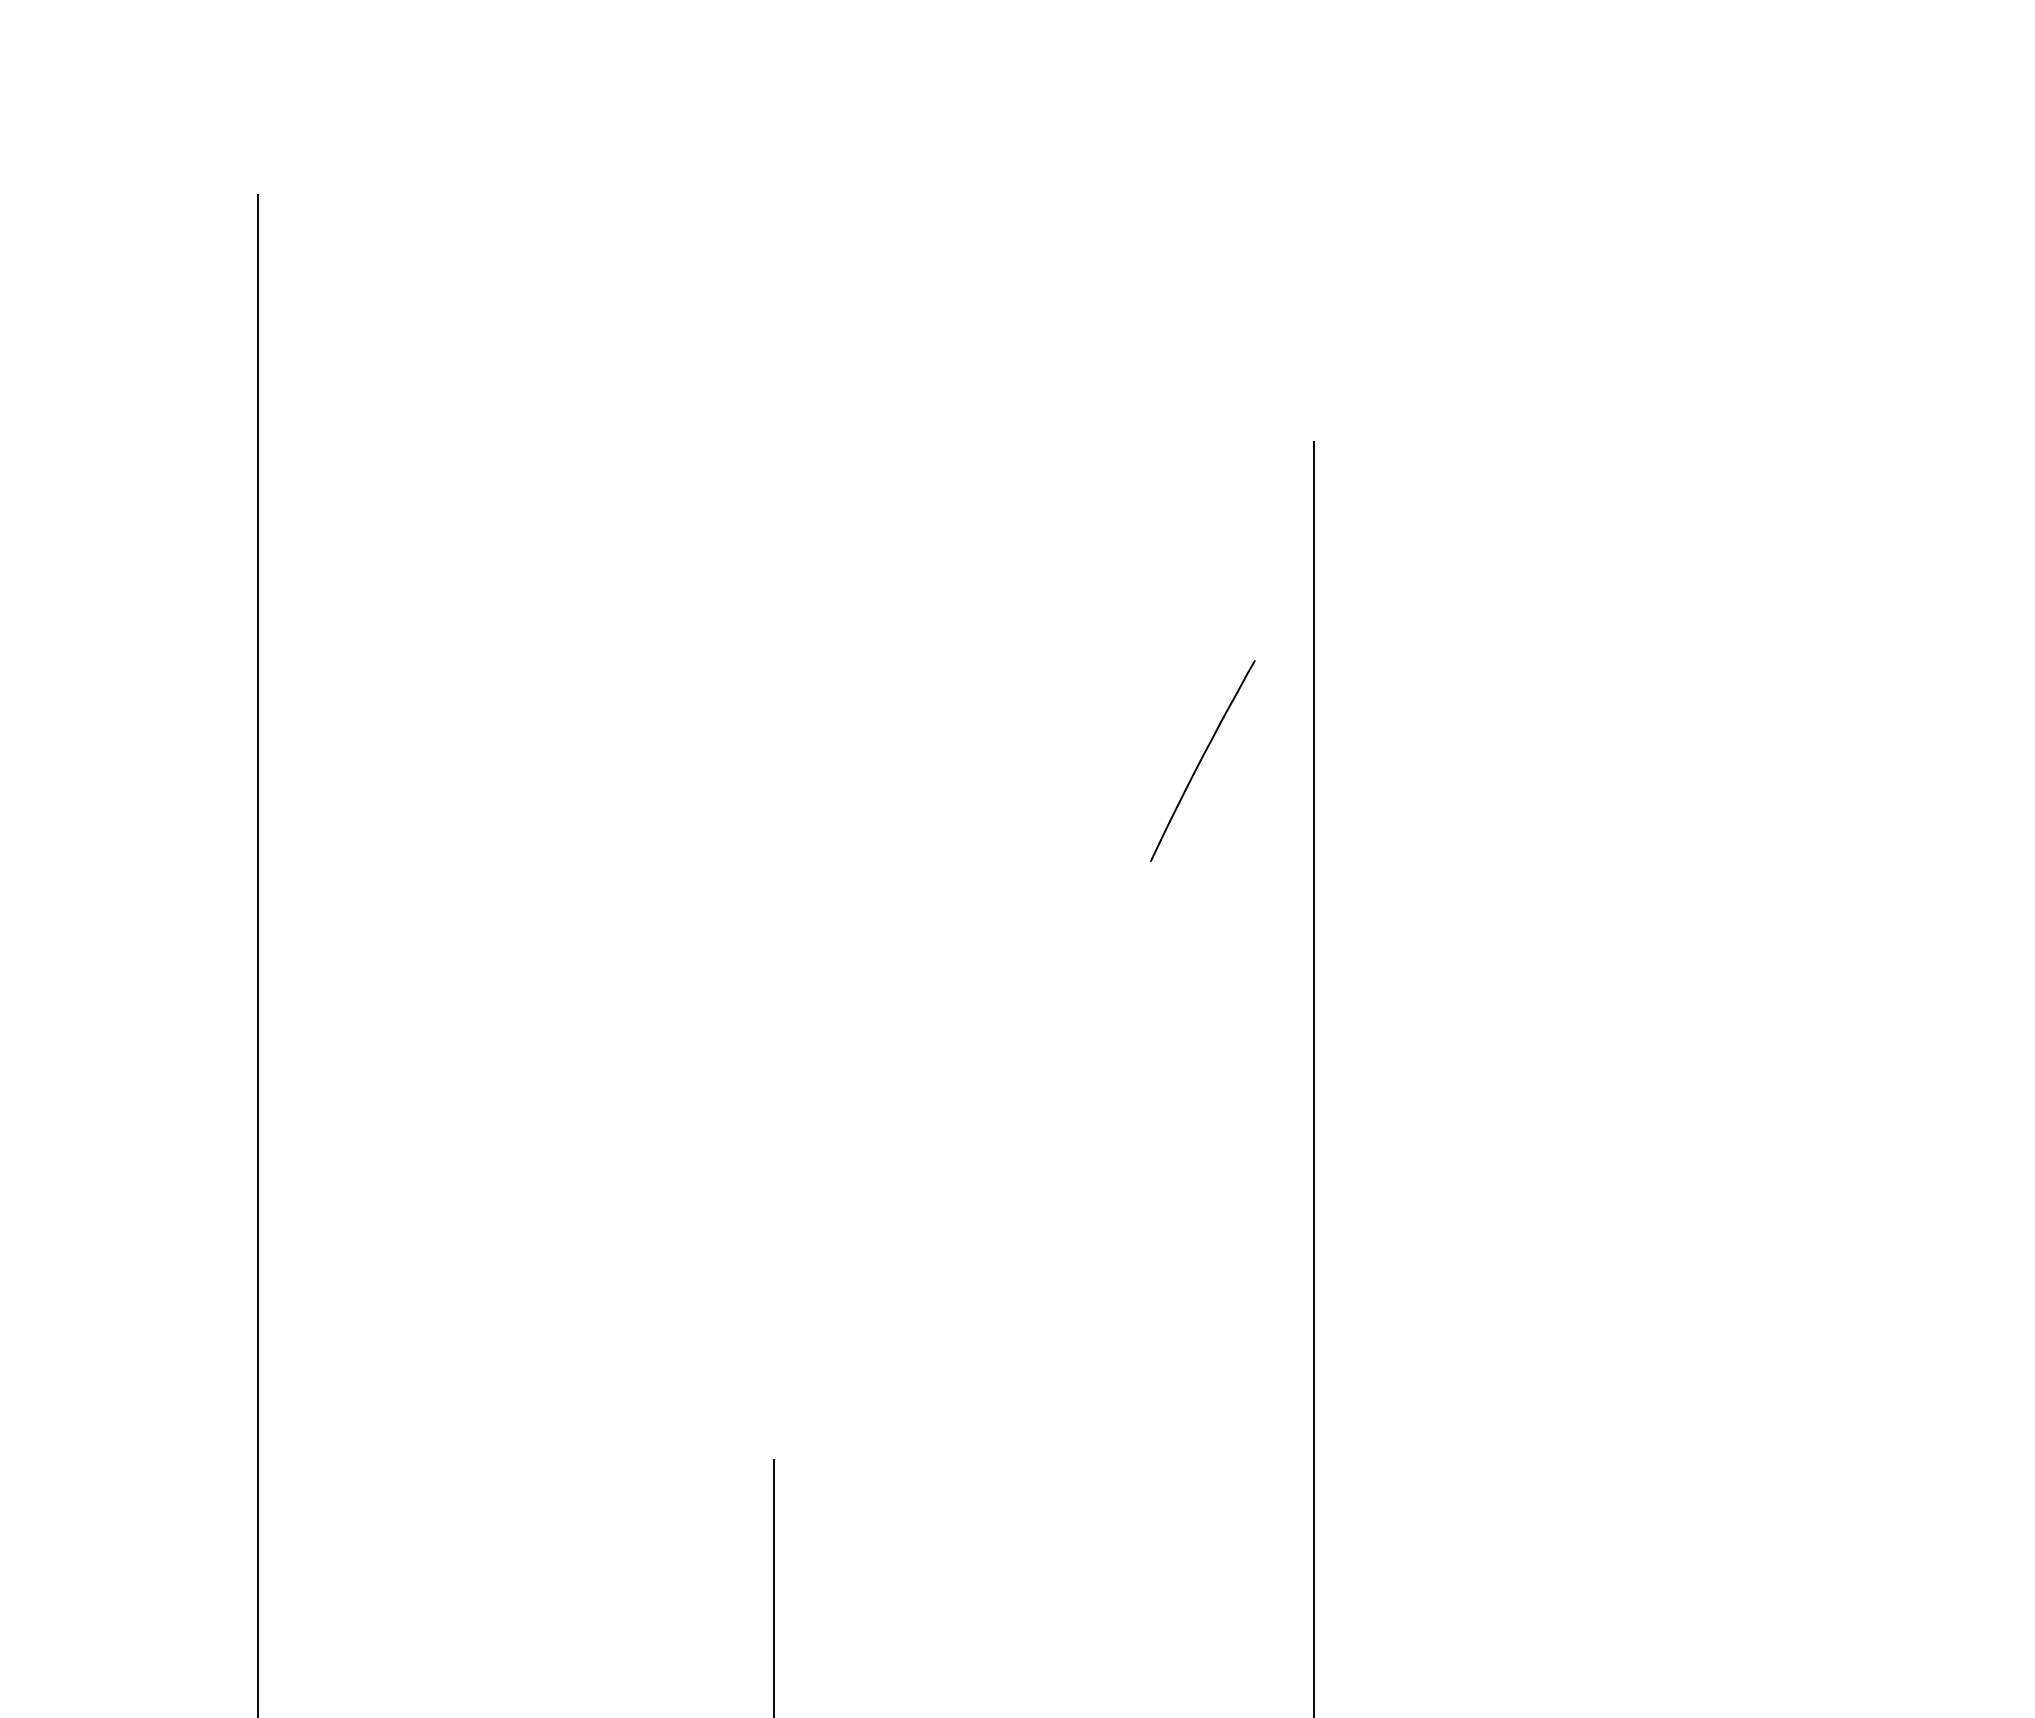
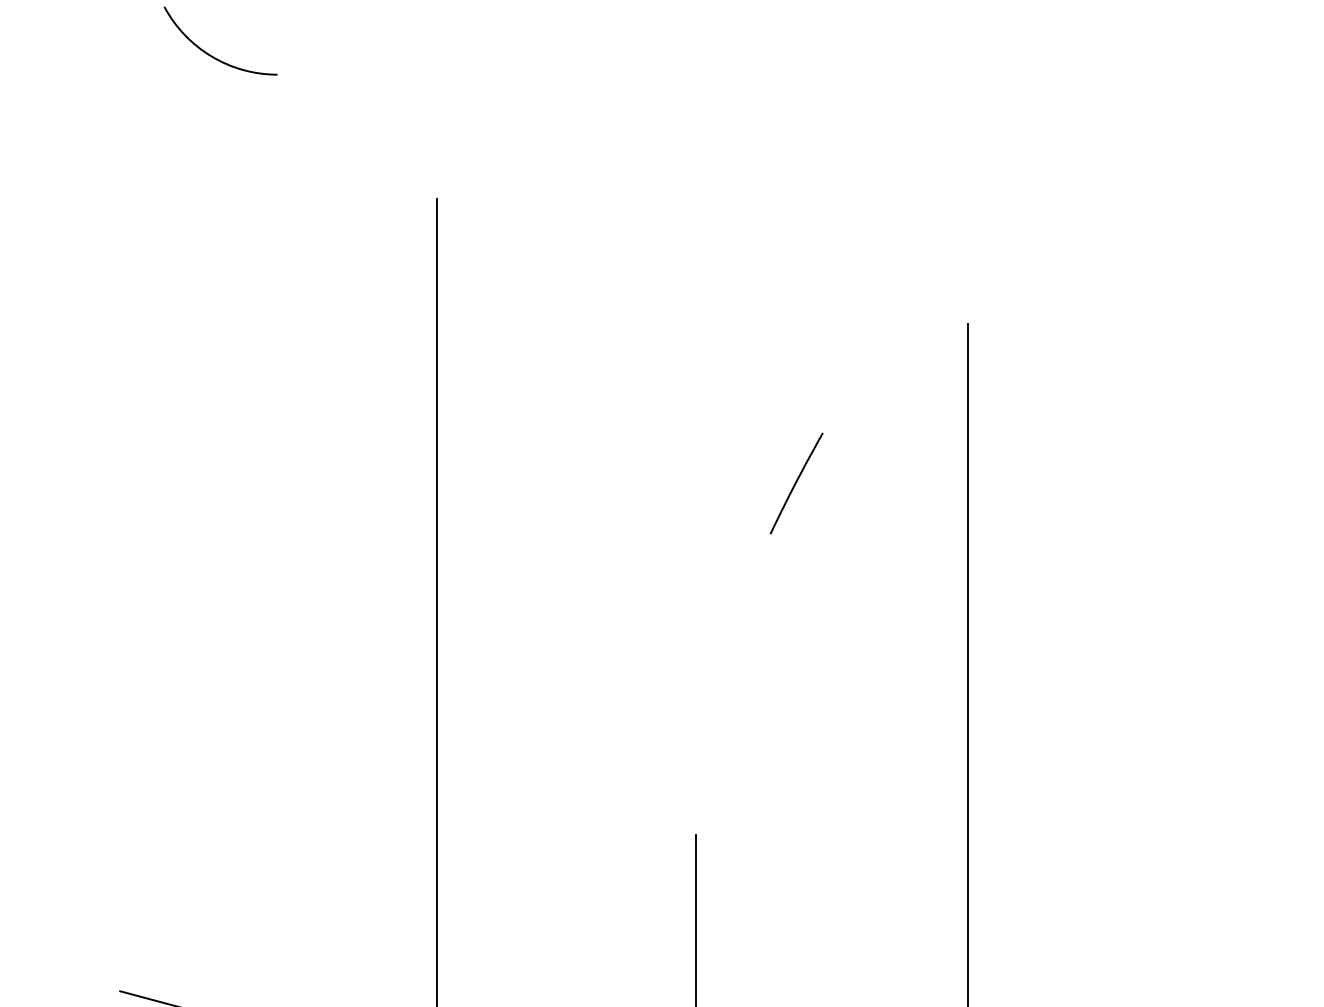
part: (1202, 760) -> (796, 483), moved

